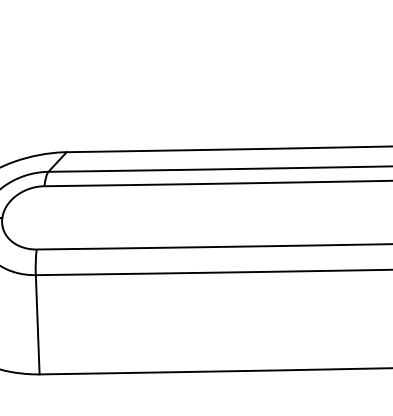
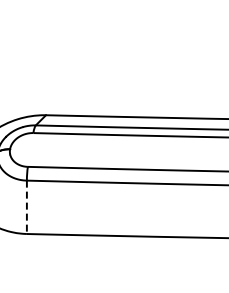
line: (36, 325) -> (26, 207), solid -> dashed

